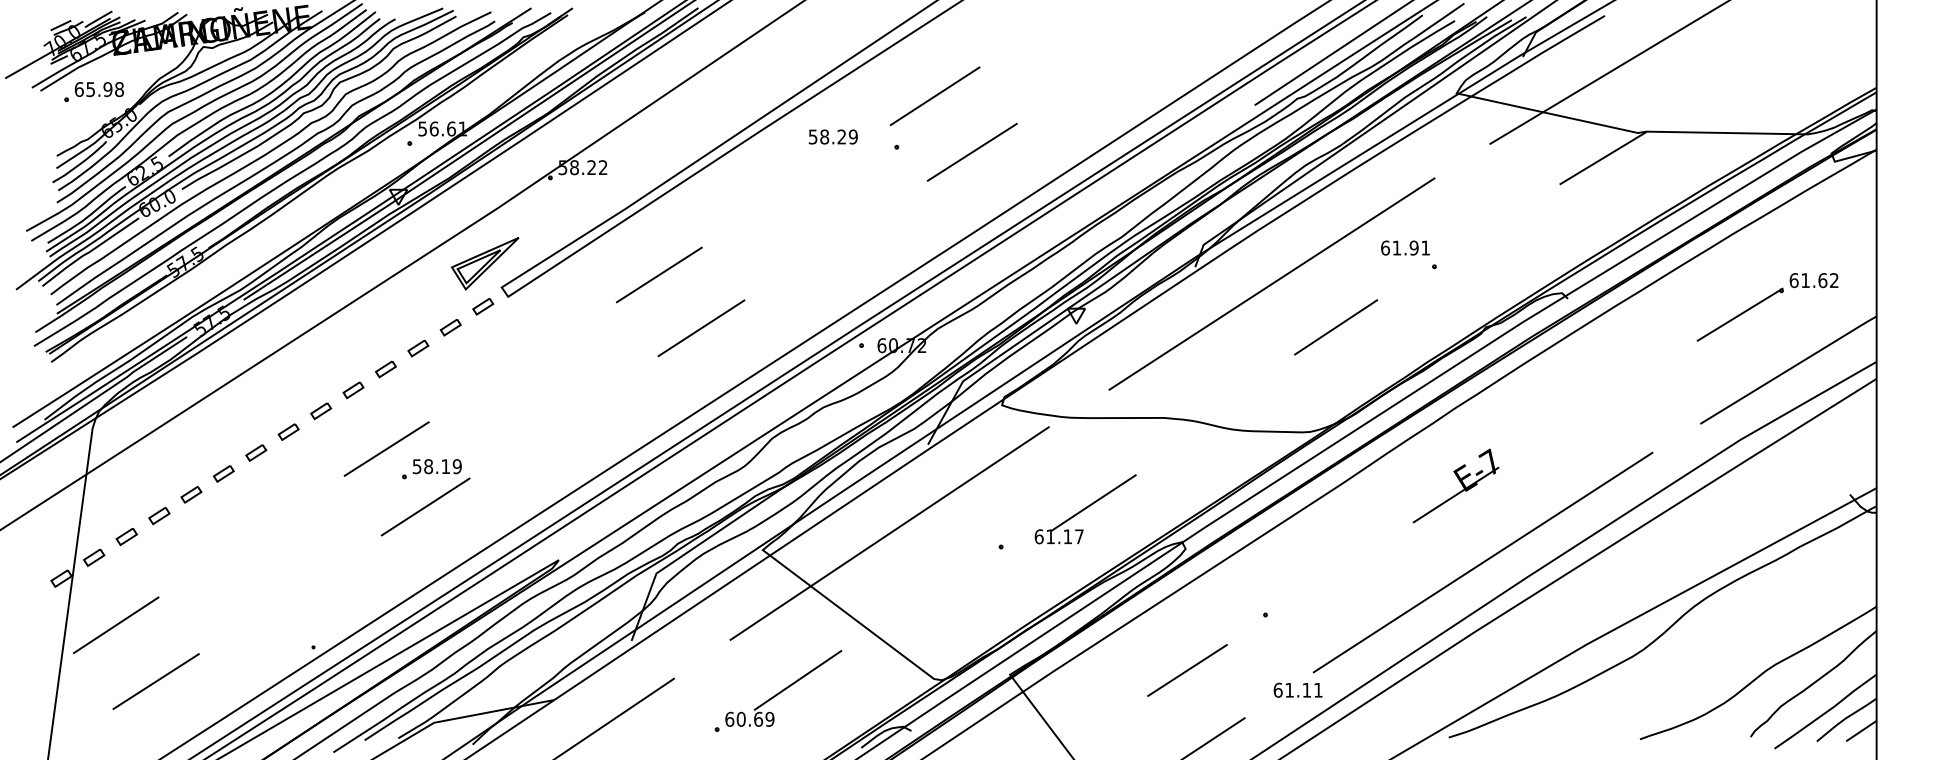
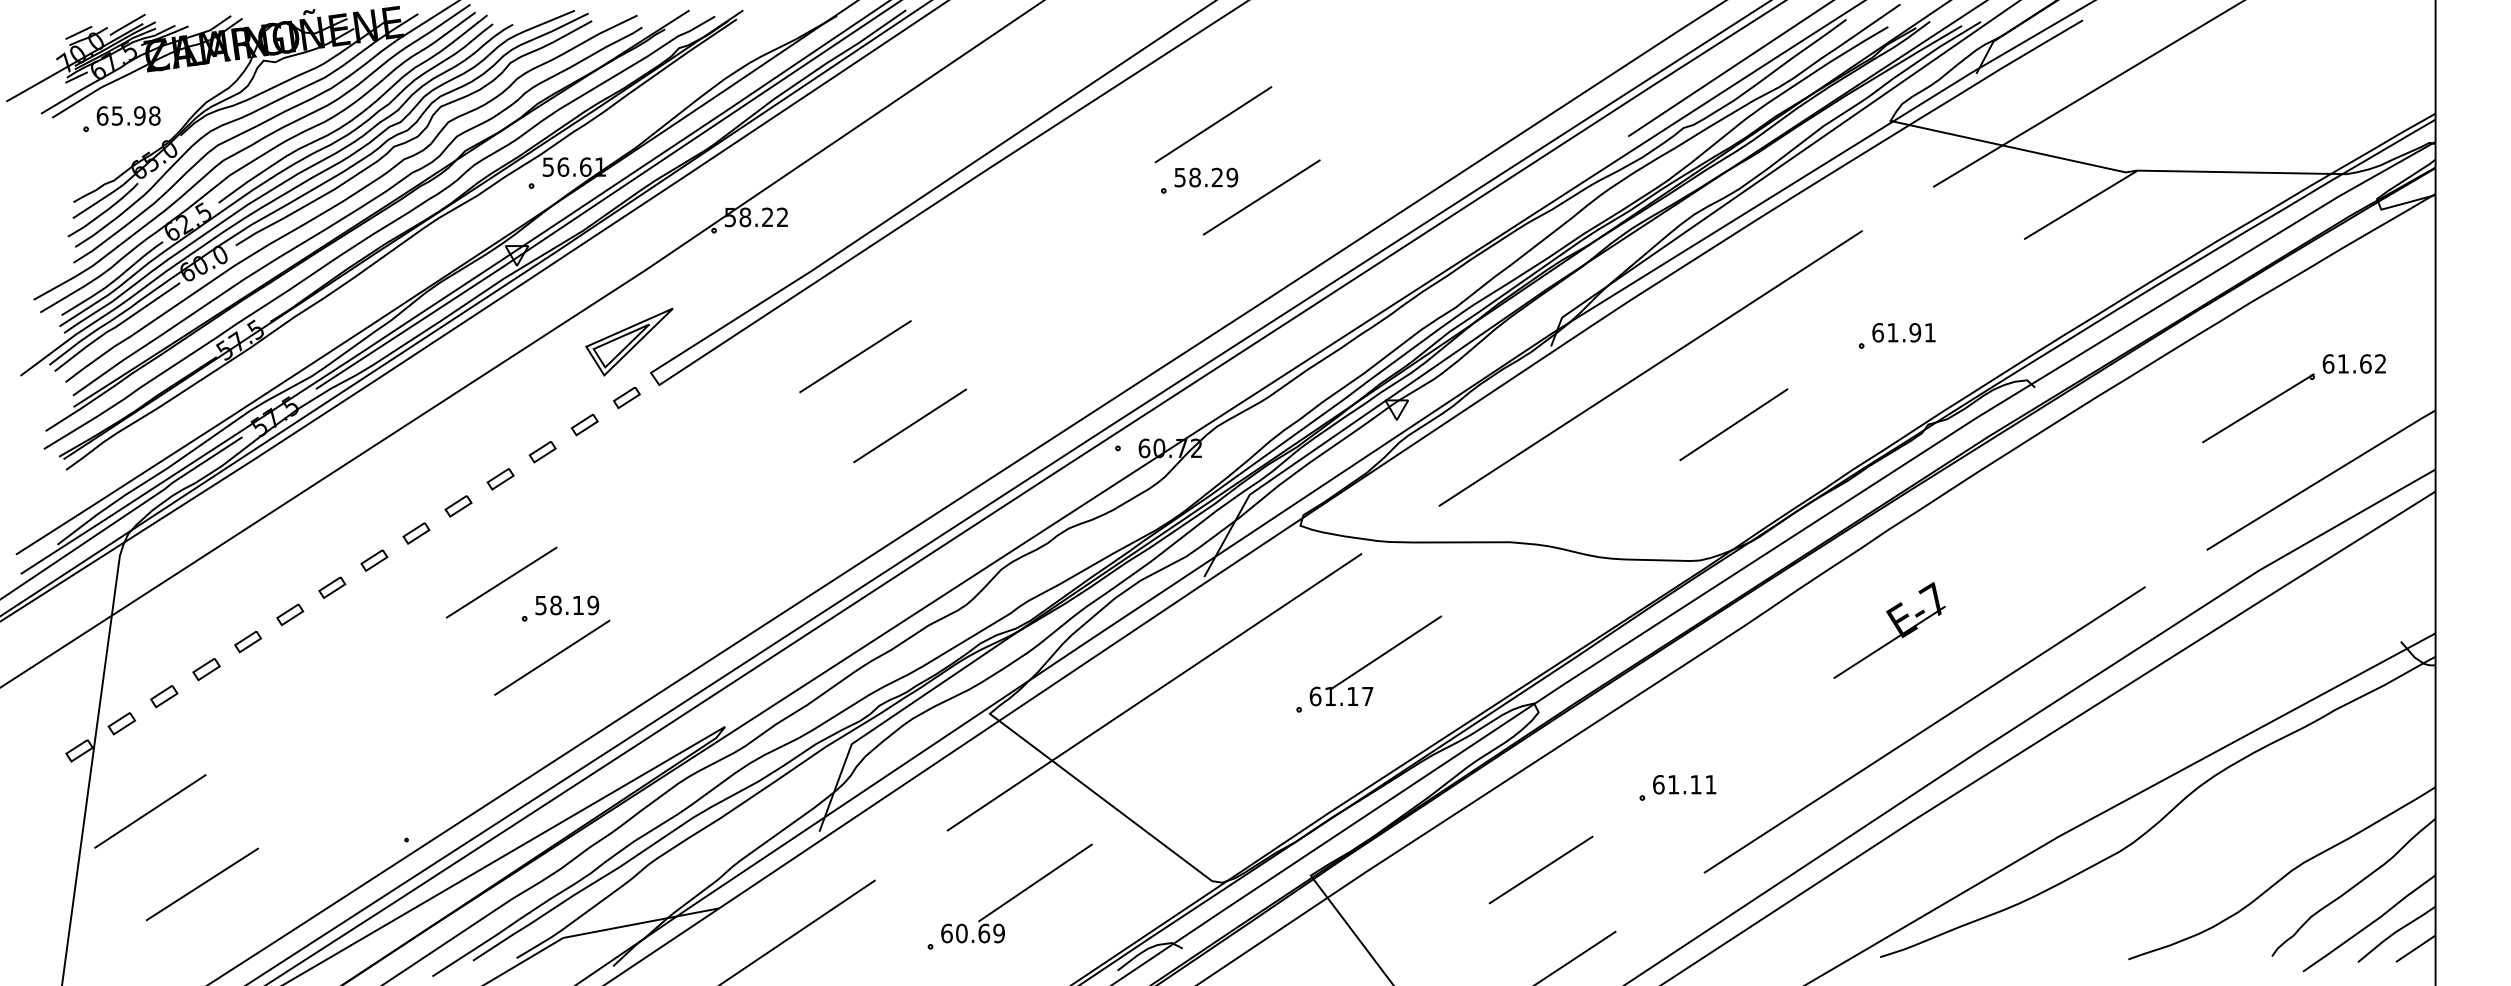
text: (833, 136) -> (1206, 177), moved
text: (1405, 247) -> (1903, 332), moved
part: (1085, 509) -> (1375, 660), moved
text: (1298, 690) -> (1684, 784), moved

